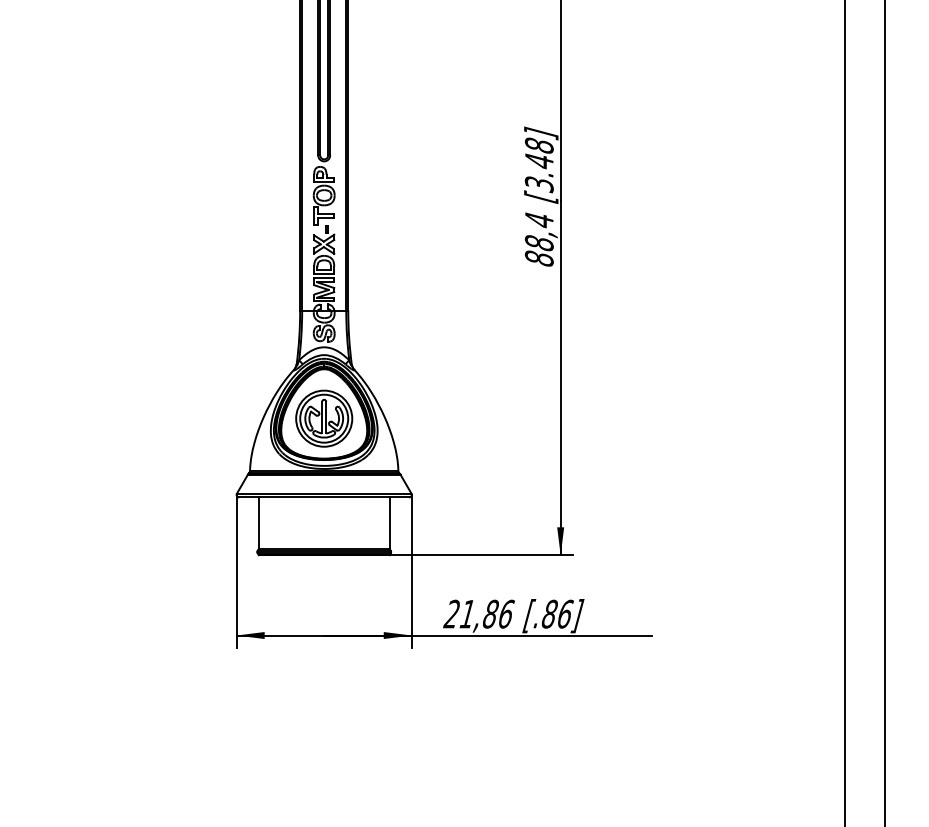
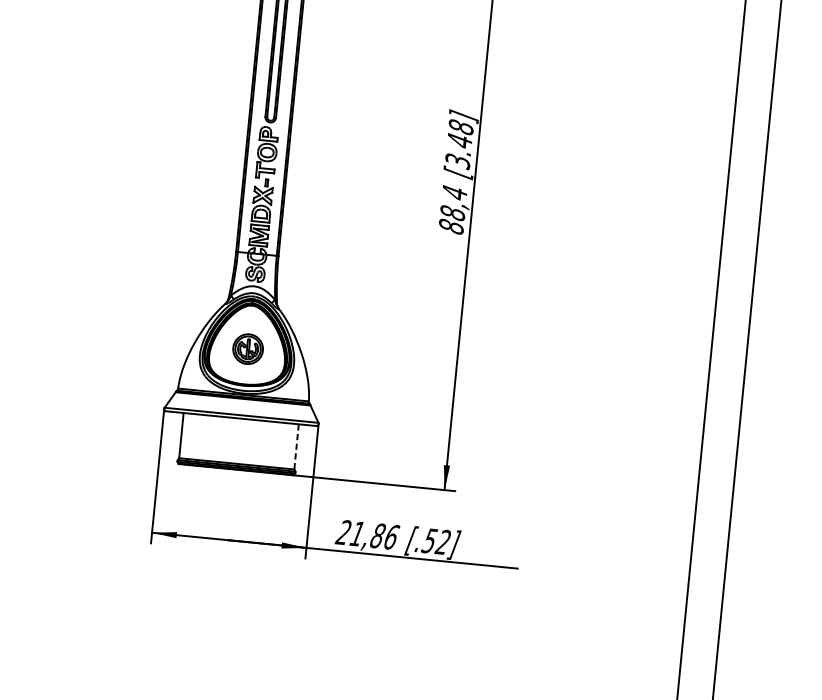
part: (324, 418) -> (248, 349), size x0.6
line: (389, 523) -> (296, 447), solid -> dashed
text: (556, 613) -> (435, 540), [.86] -> [.52]

